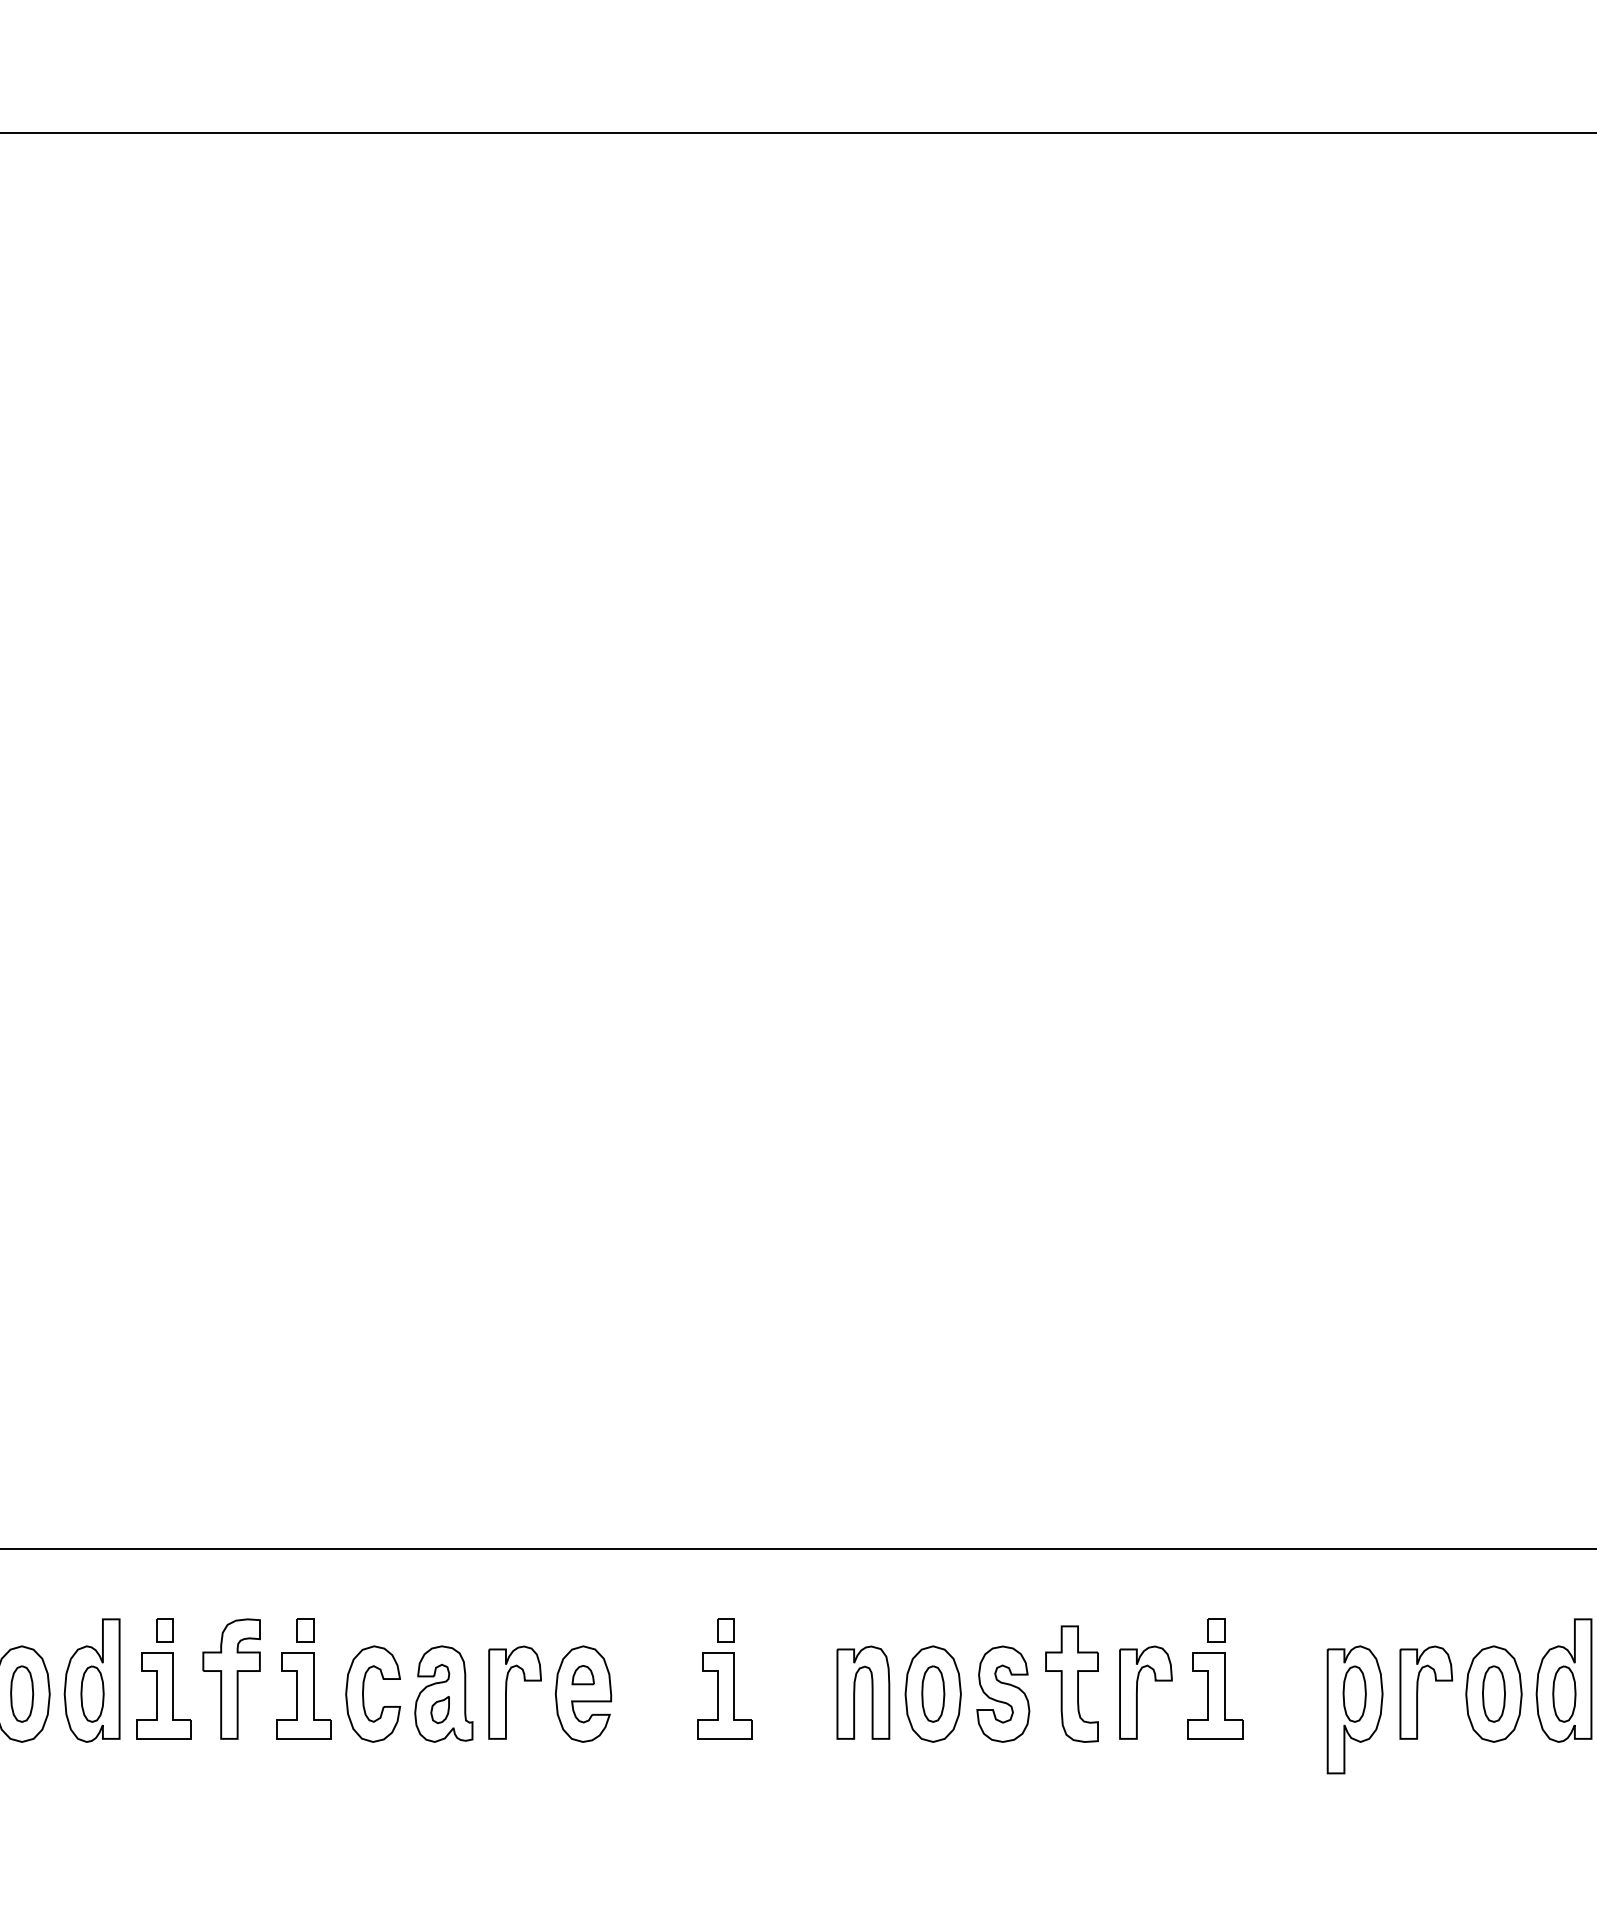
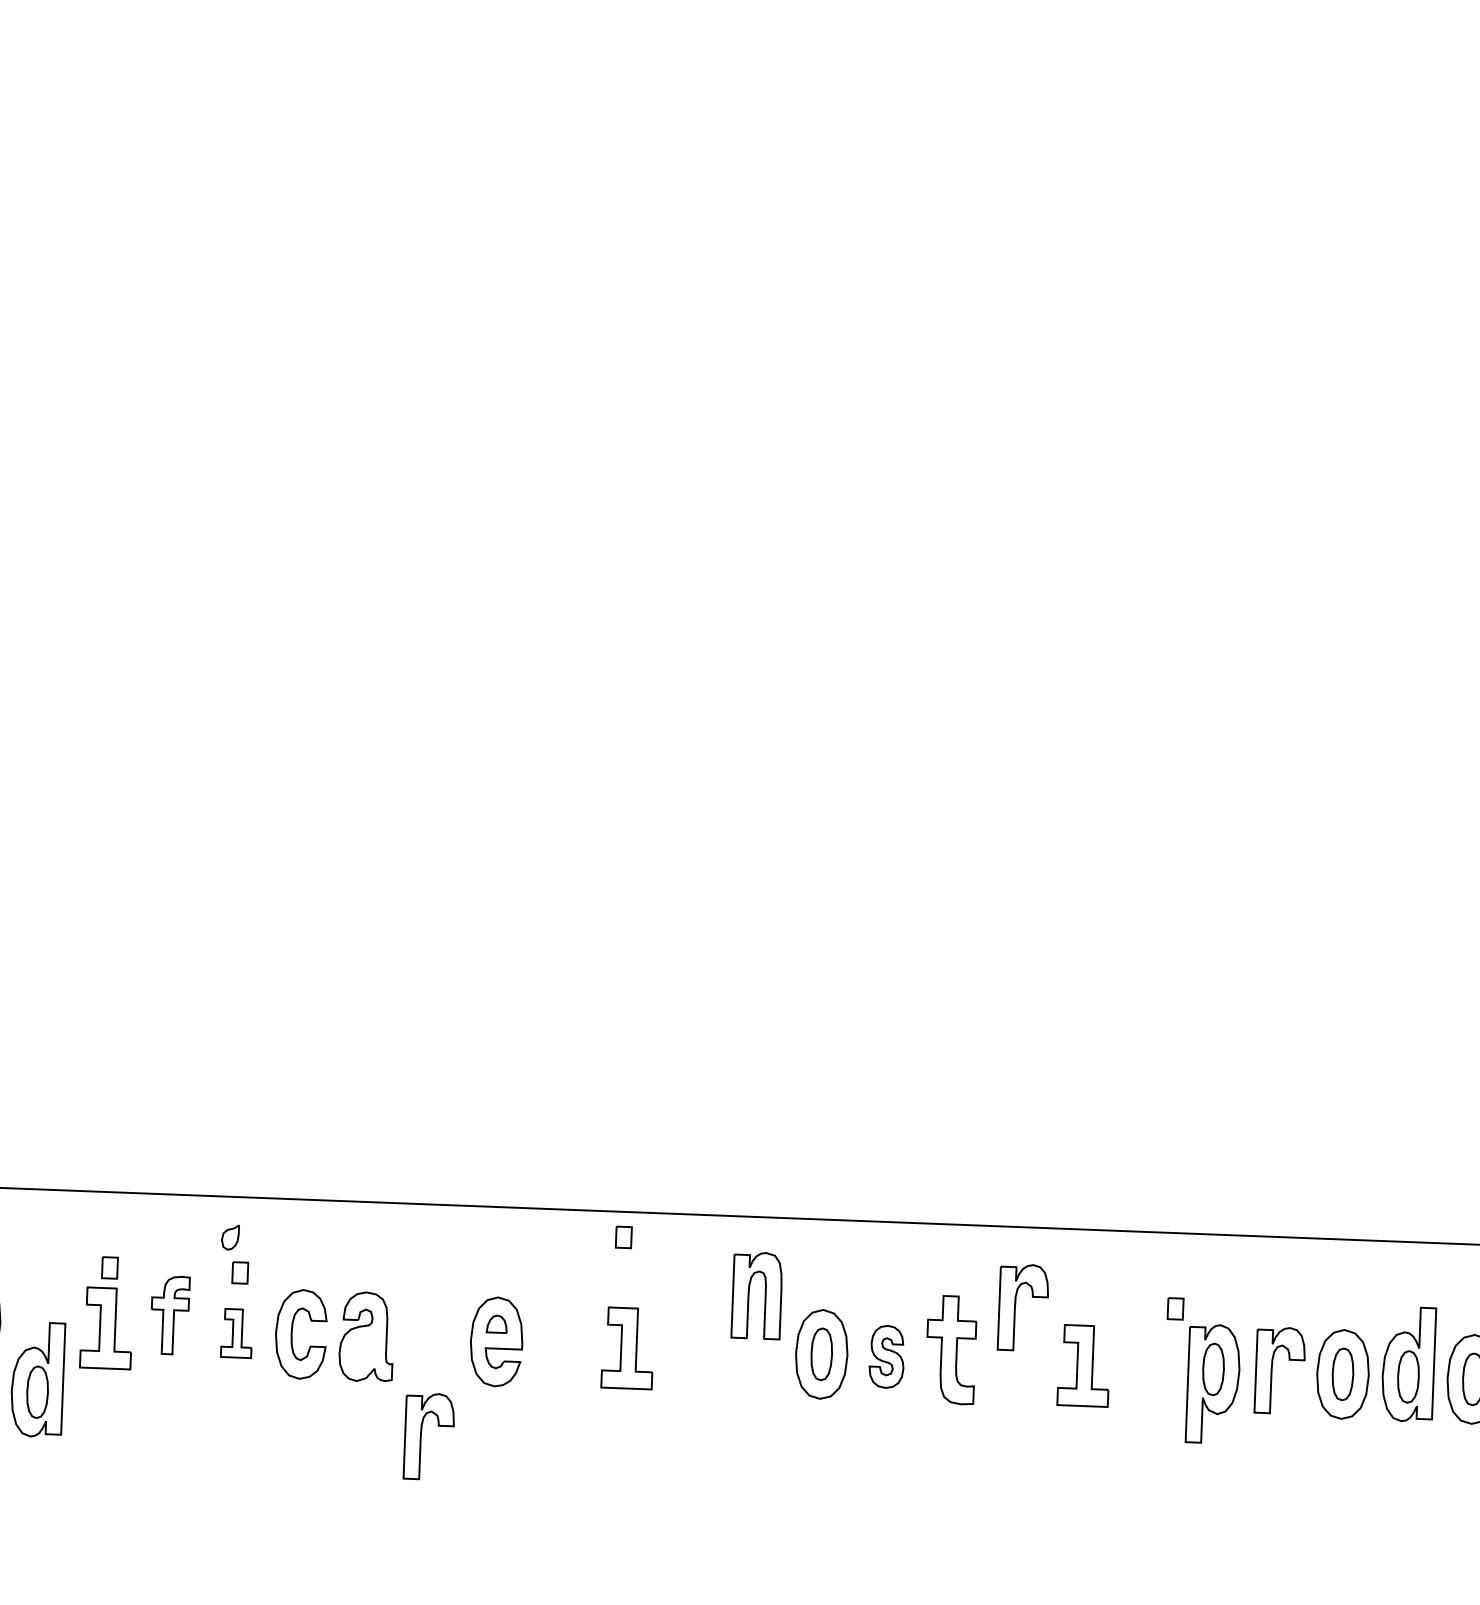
part: (725, 1630) -> (623, 1237), moved
part: (1216, 1630) -> (1175, 1308), moved
part: (231, 1678) -> (169, 1314), size x0.7
part: (91, 1680) -> (37, 1379), moved
part: (506, 1692) -> (421, 1436), moved
part: (855, 1692) -> (749, 1295), moved
part: (1137, 1692) -> (1015, 1307), moved
part: (1003, 1693) -> (887, 1356), size x0.7
part: (303, 1695) -> (236, 1333), size x0.6
part: (439, 1710) -> (229, 1237), moved

